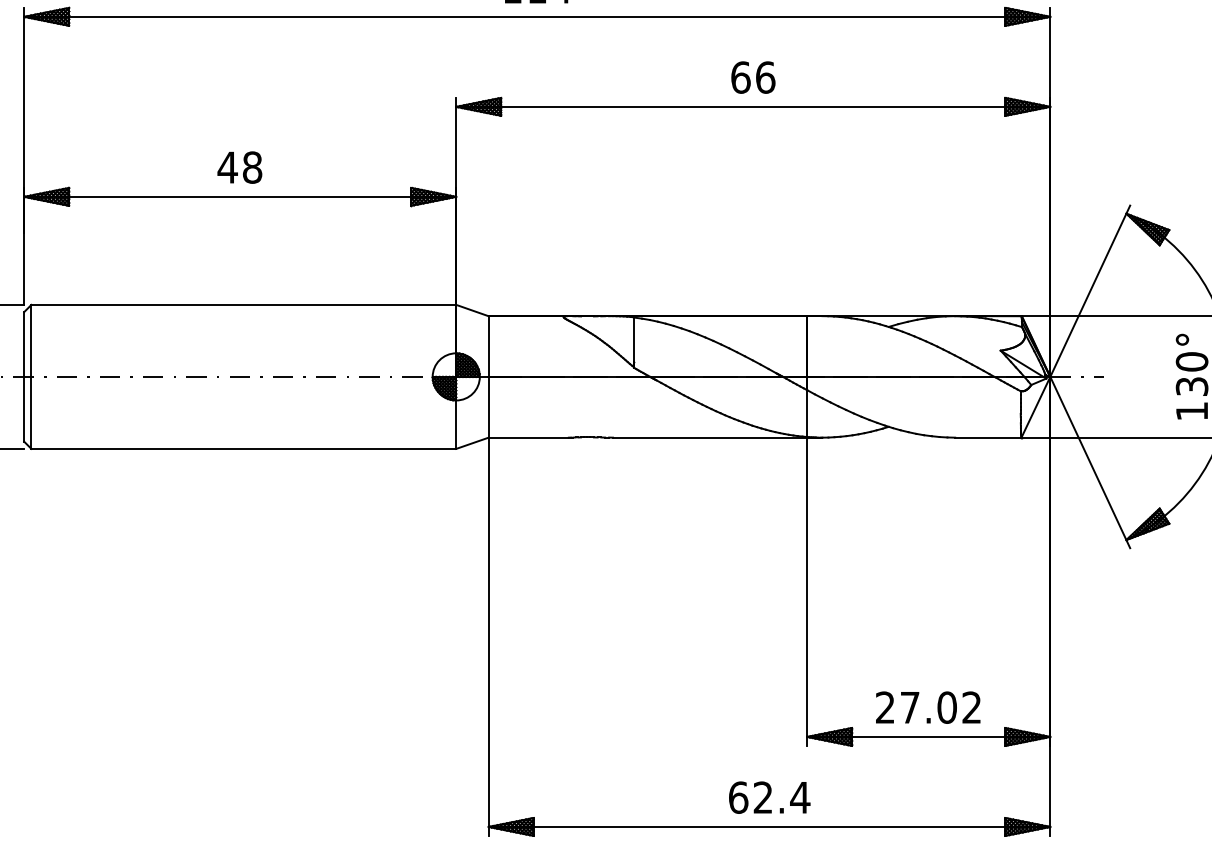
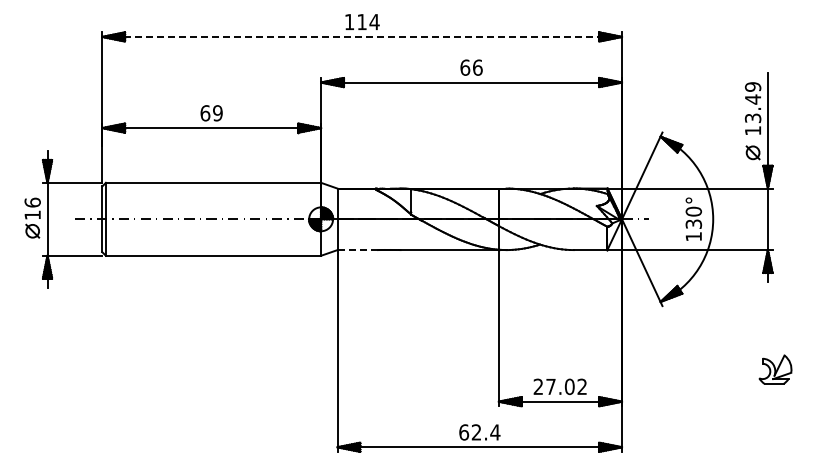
line: (537, 15) -> (362, 36), solid -> dashed
text: (239, 167) -> (211, 113), 48 -> 69
line: (530, 438) -> (358, 250), solid -> dashed

